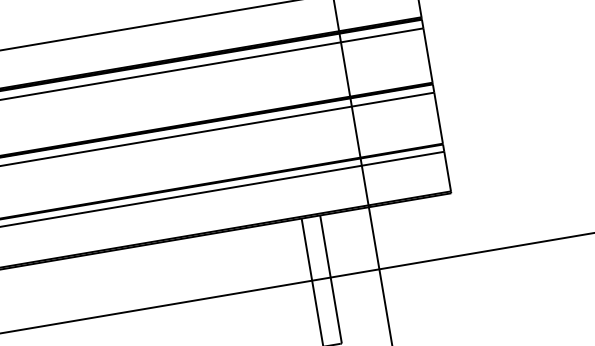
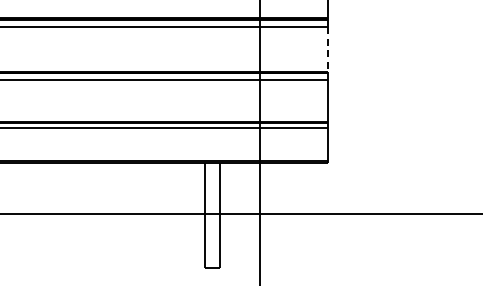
line: (428, 55) -> (328, 49), solid -> dashed

